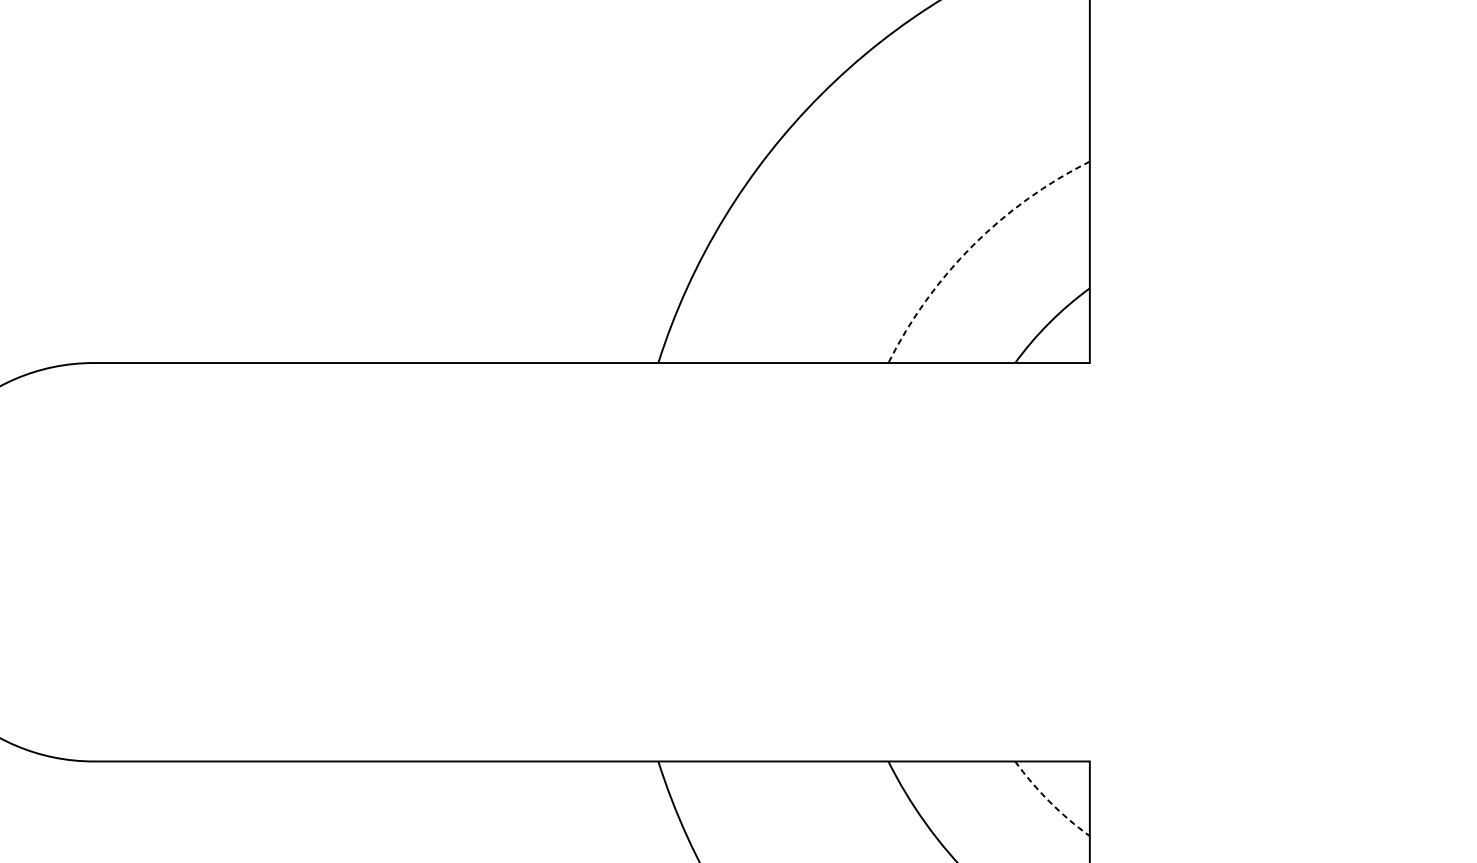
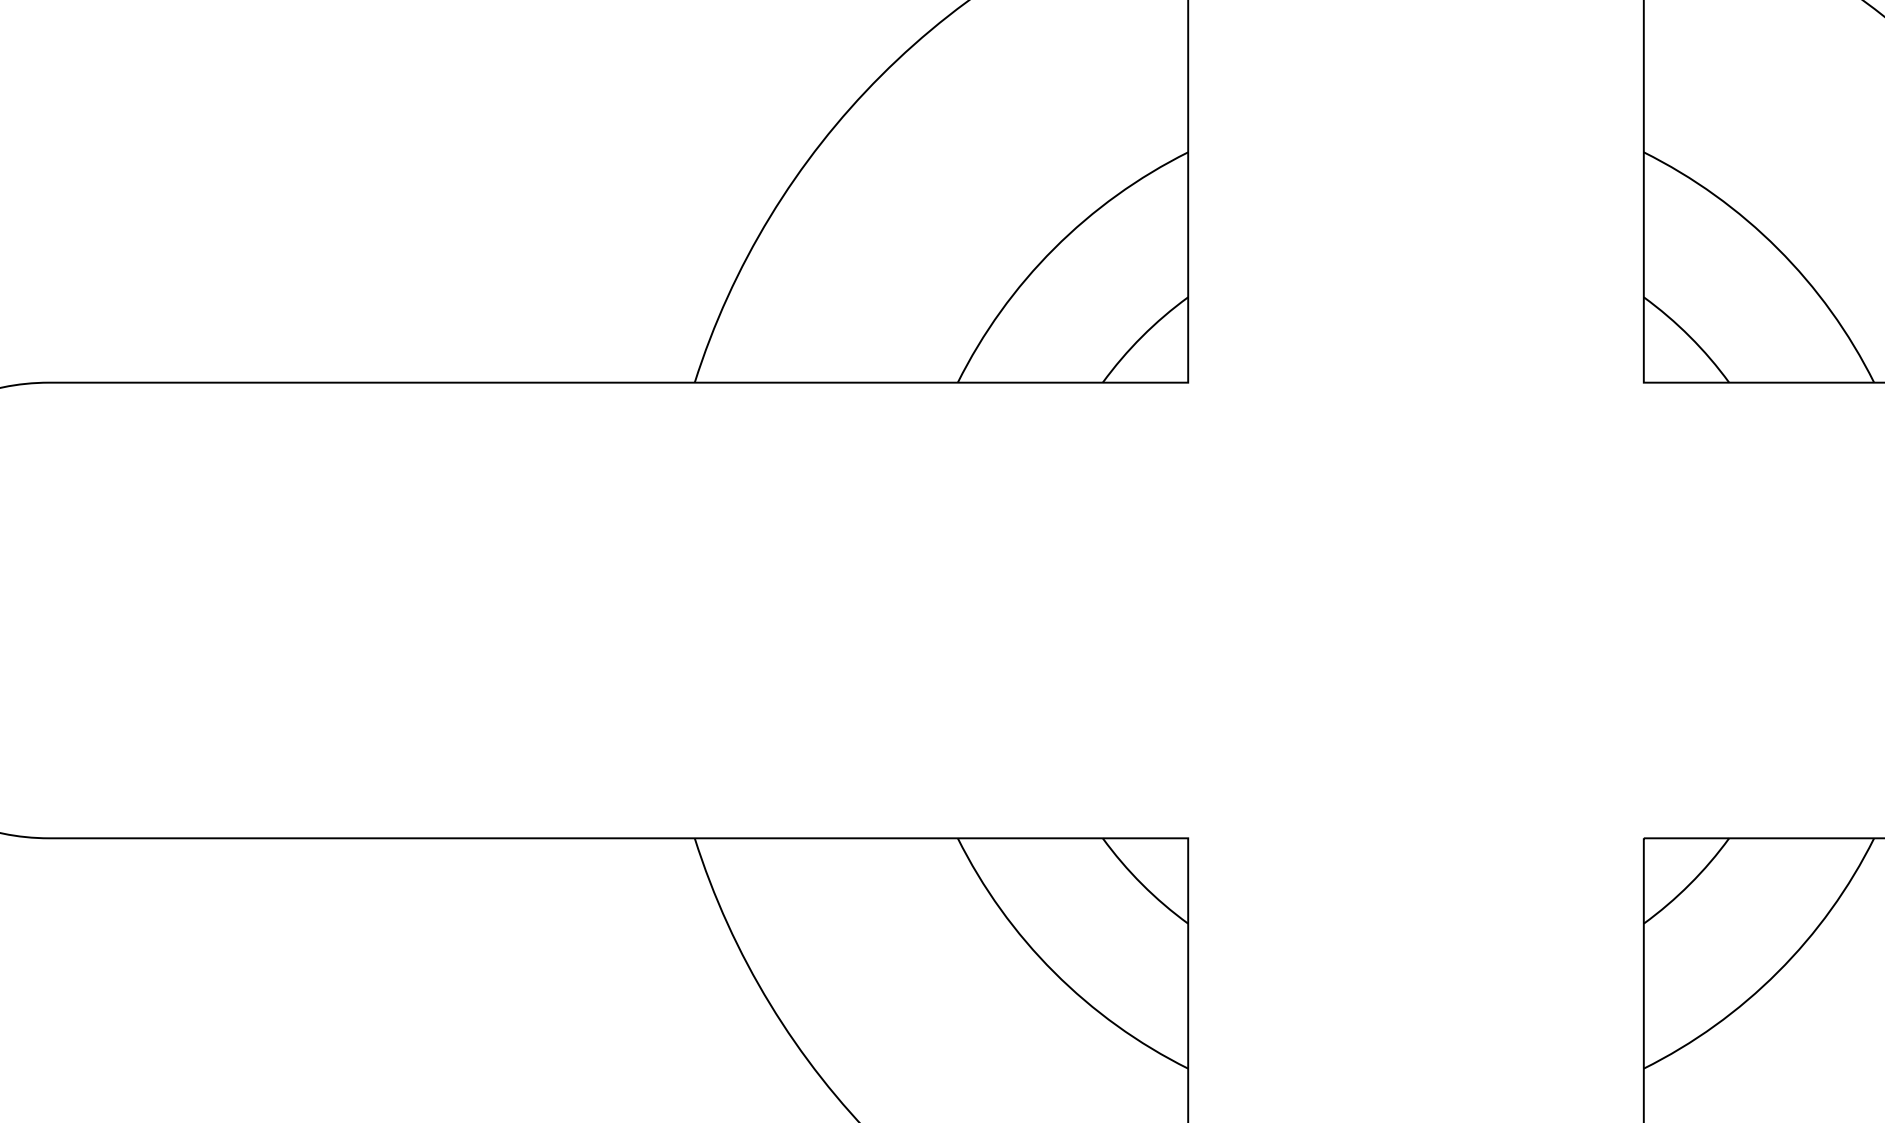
arc: (972, 245) -> (1054, 248), dashed -> solid
arc: (1049, 801) -> (1142, 884), dashed -> solid

